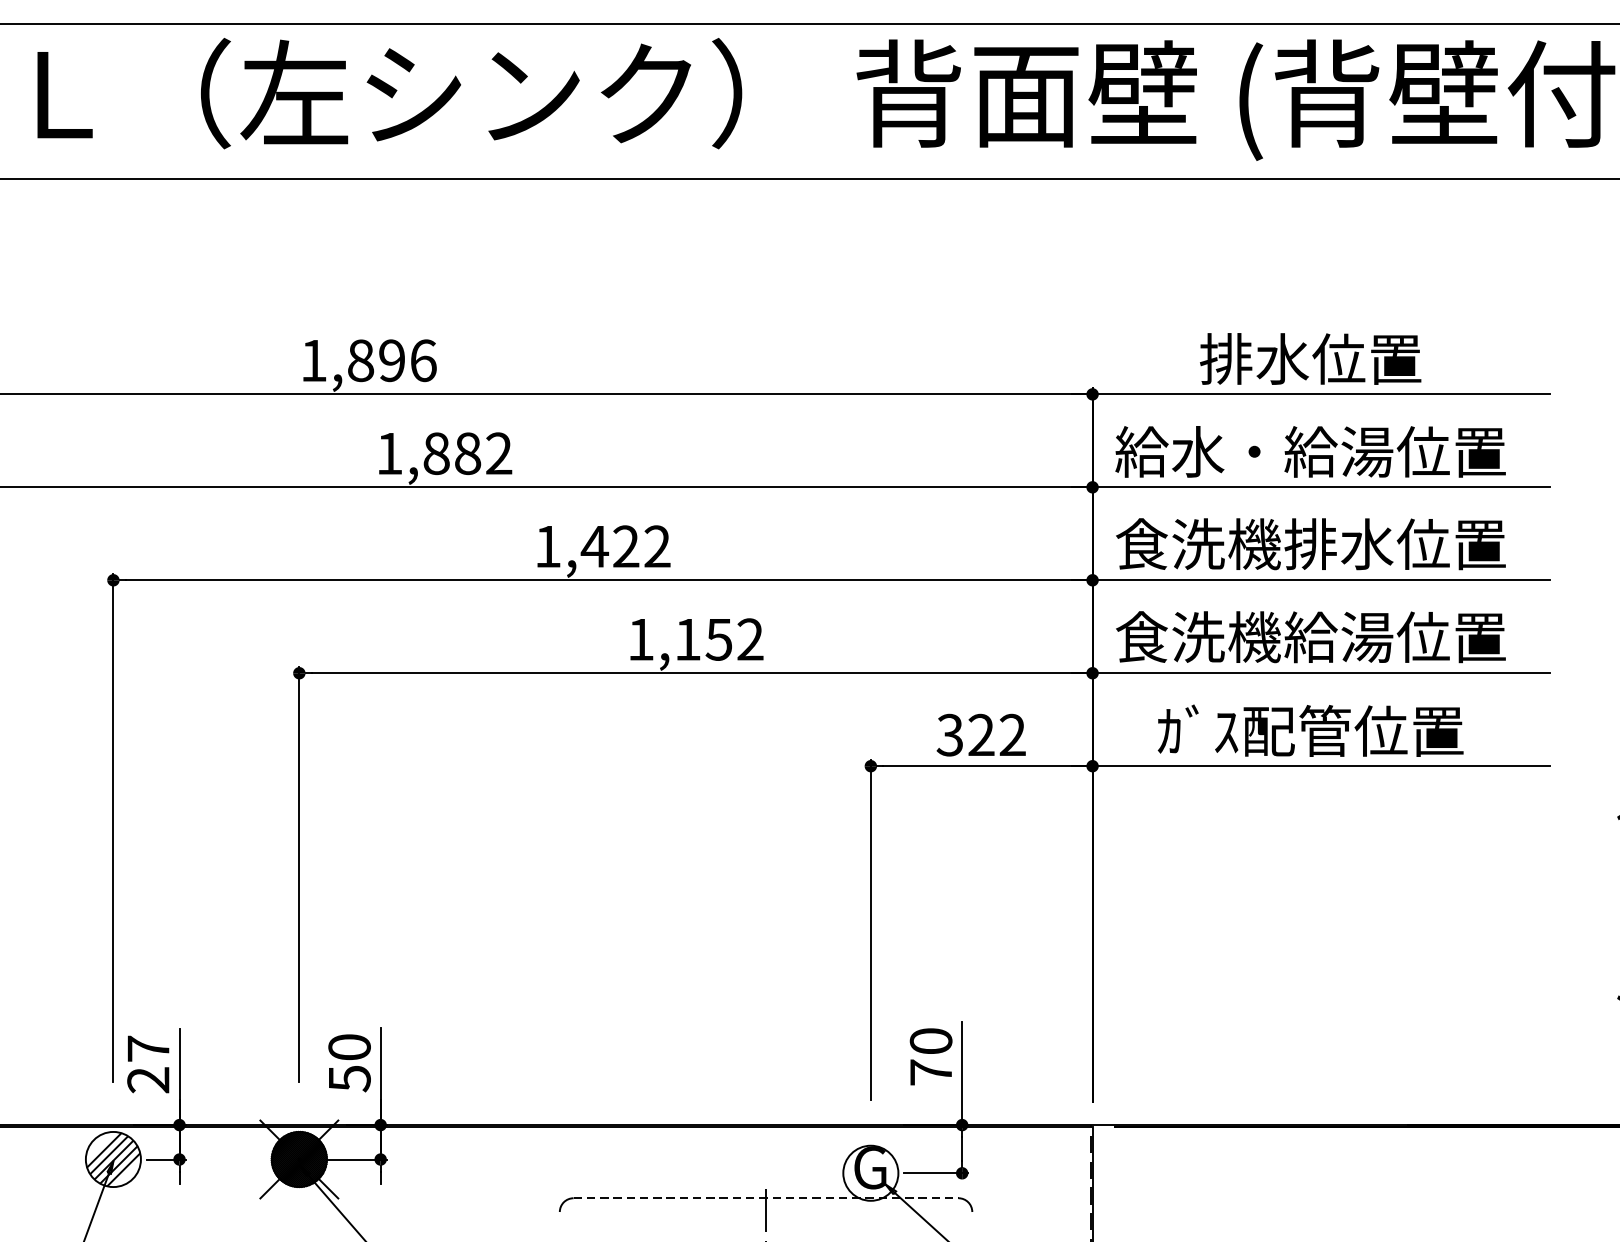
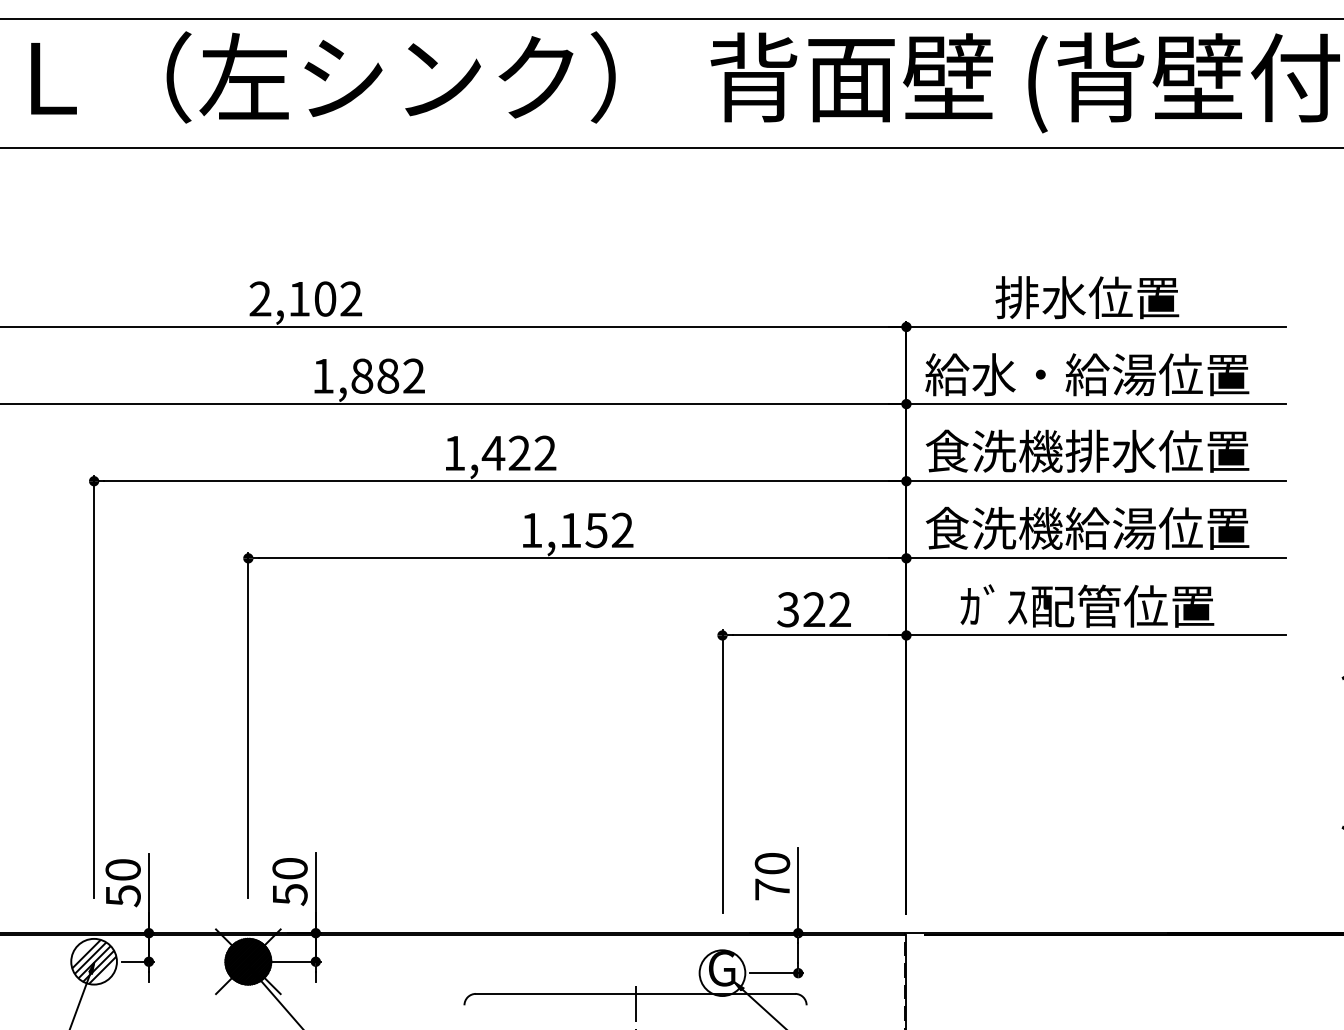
text: (368, 360) -> (305, 298), 1,896 -> 2,102
text: (147, 1065) -> (122, 883), 27 -> 50
line: (766, 1197) -> (635, 993), dashed -> solid

